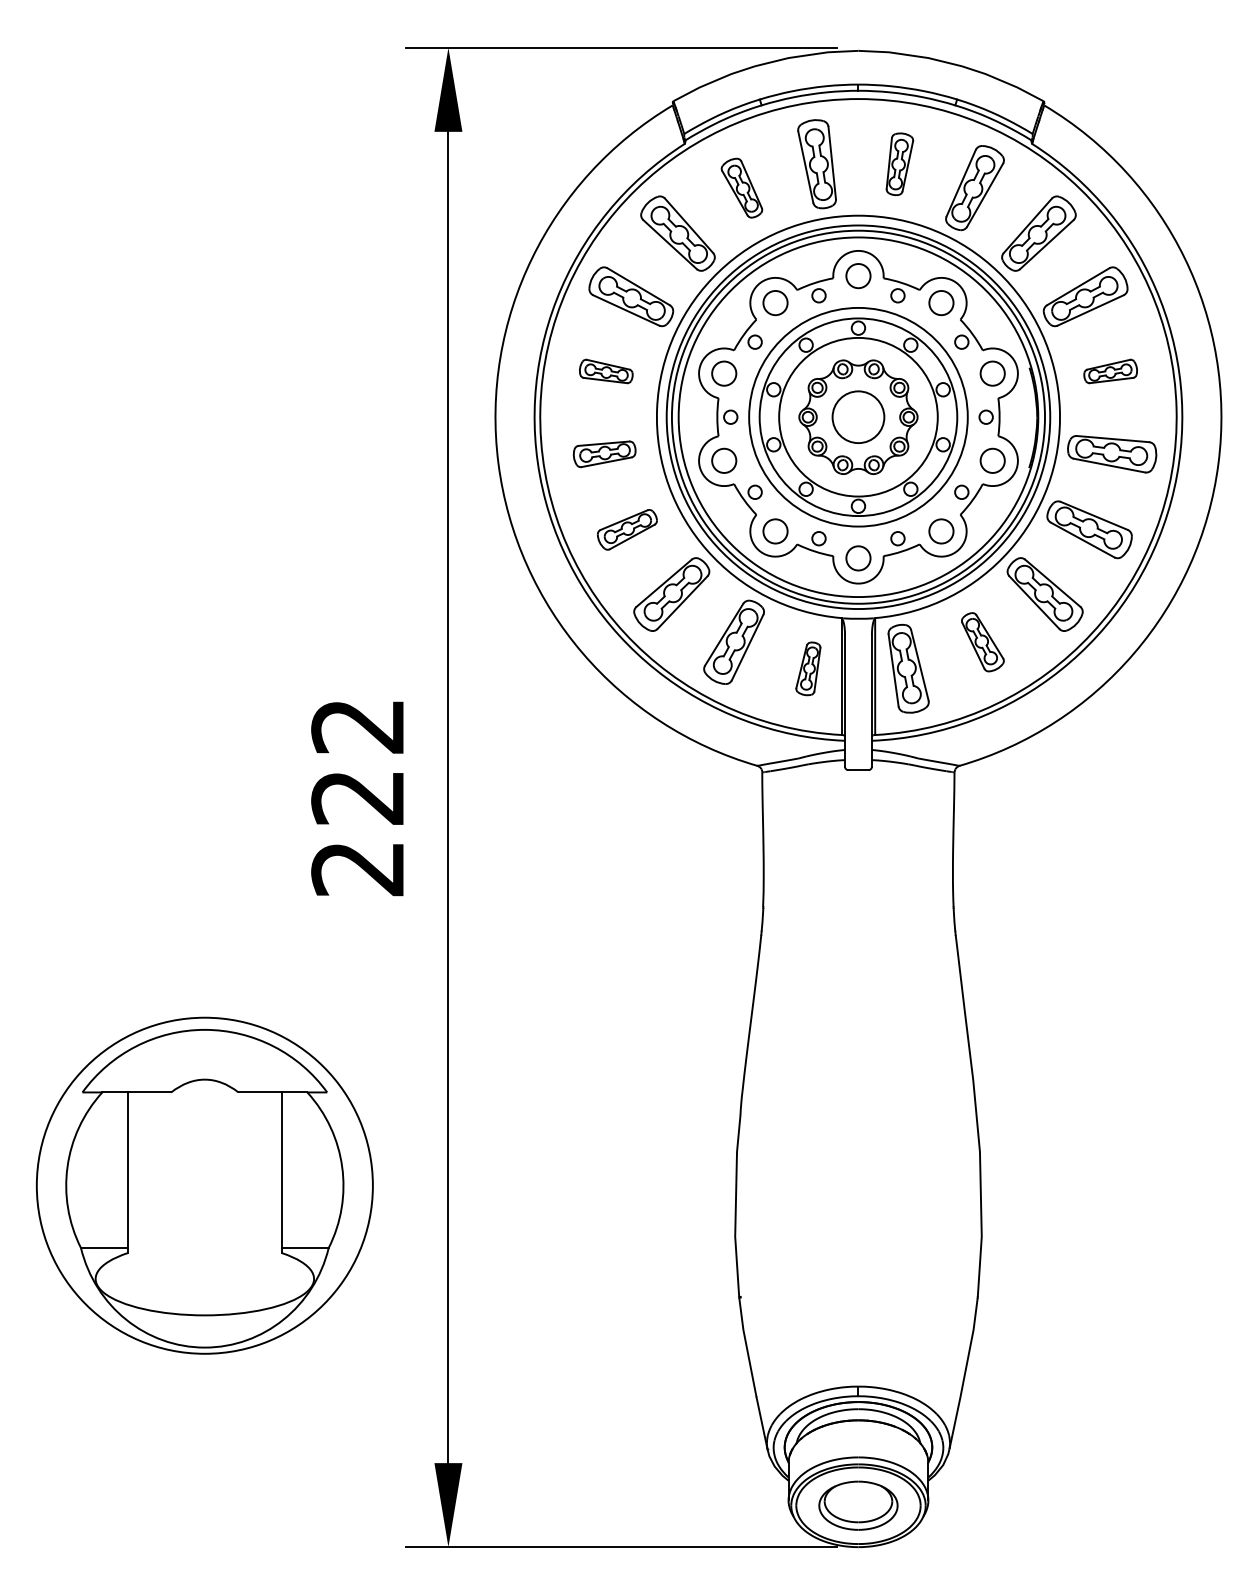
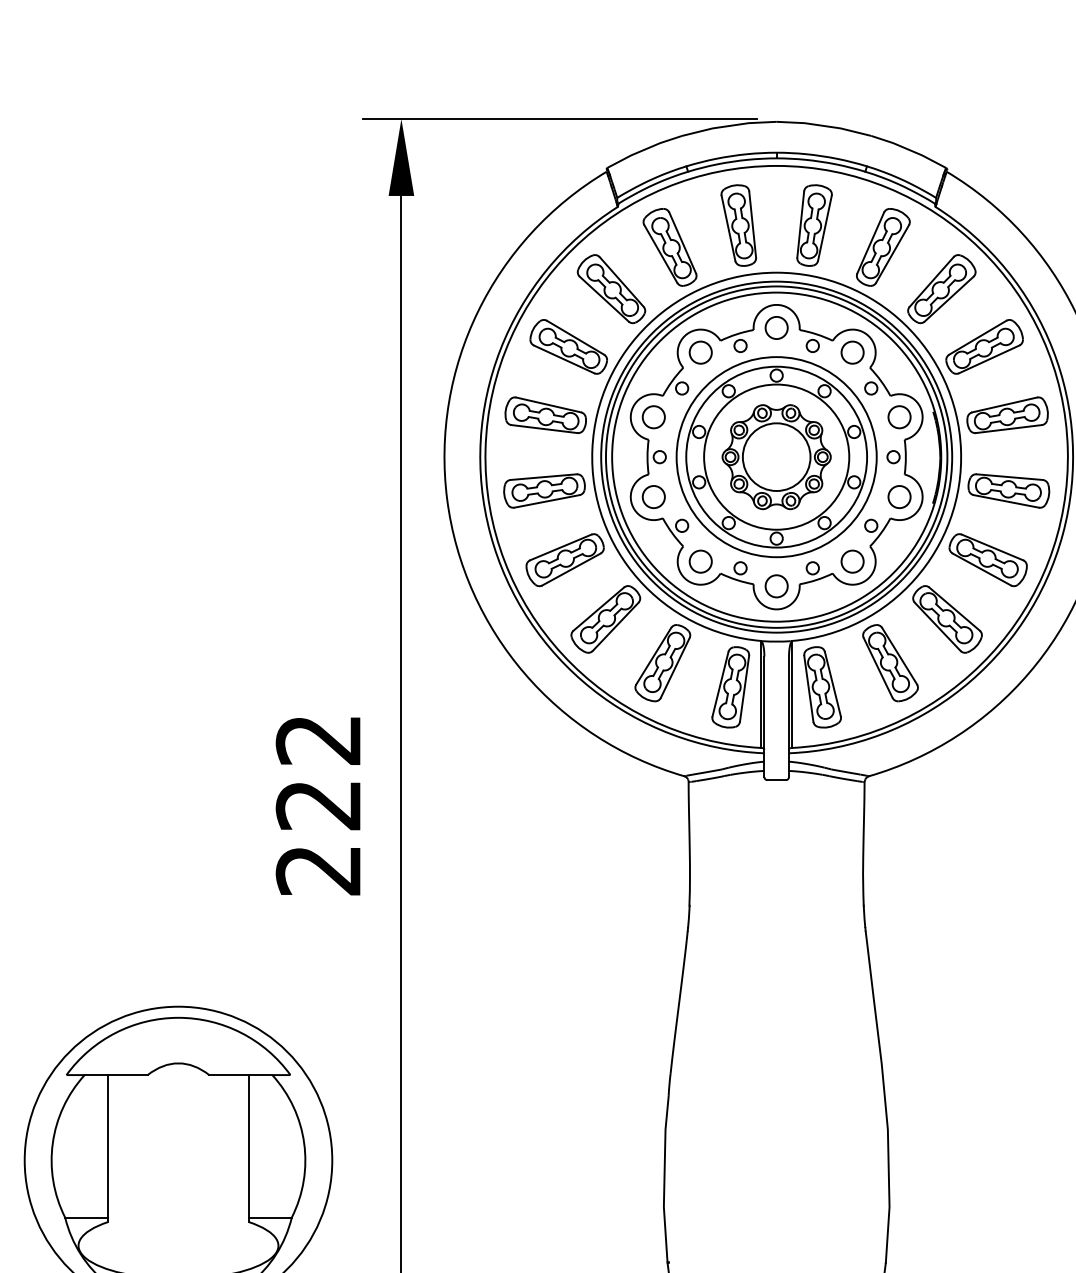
part: (899, 164) -> (814, 225), size x1.43
part: (741, 188) -> (669, 247), size x1.43
part: (606, 371) -> (546, 415), size x1.67
part: (1110, 371) -> (1007, 415), size x1.67
circle: (858, 417) -> (776, 457), size x1.43
part: (604, 454) -> (544, 491), size x1.43
part: (627, 529) -> (565, 559), size x1.43
part: (982, 641) -> (890, 662), size x1.43
part: (808, 668) -> (730, 687), size x1.67

